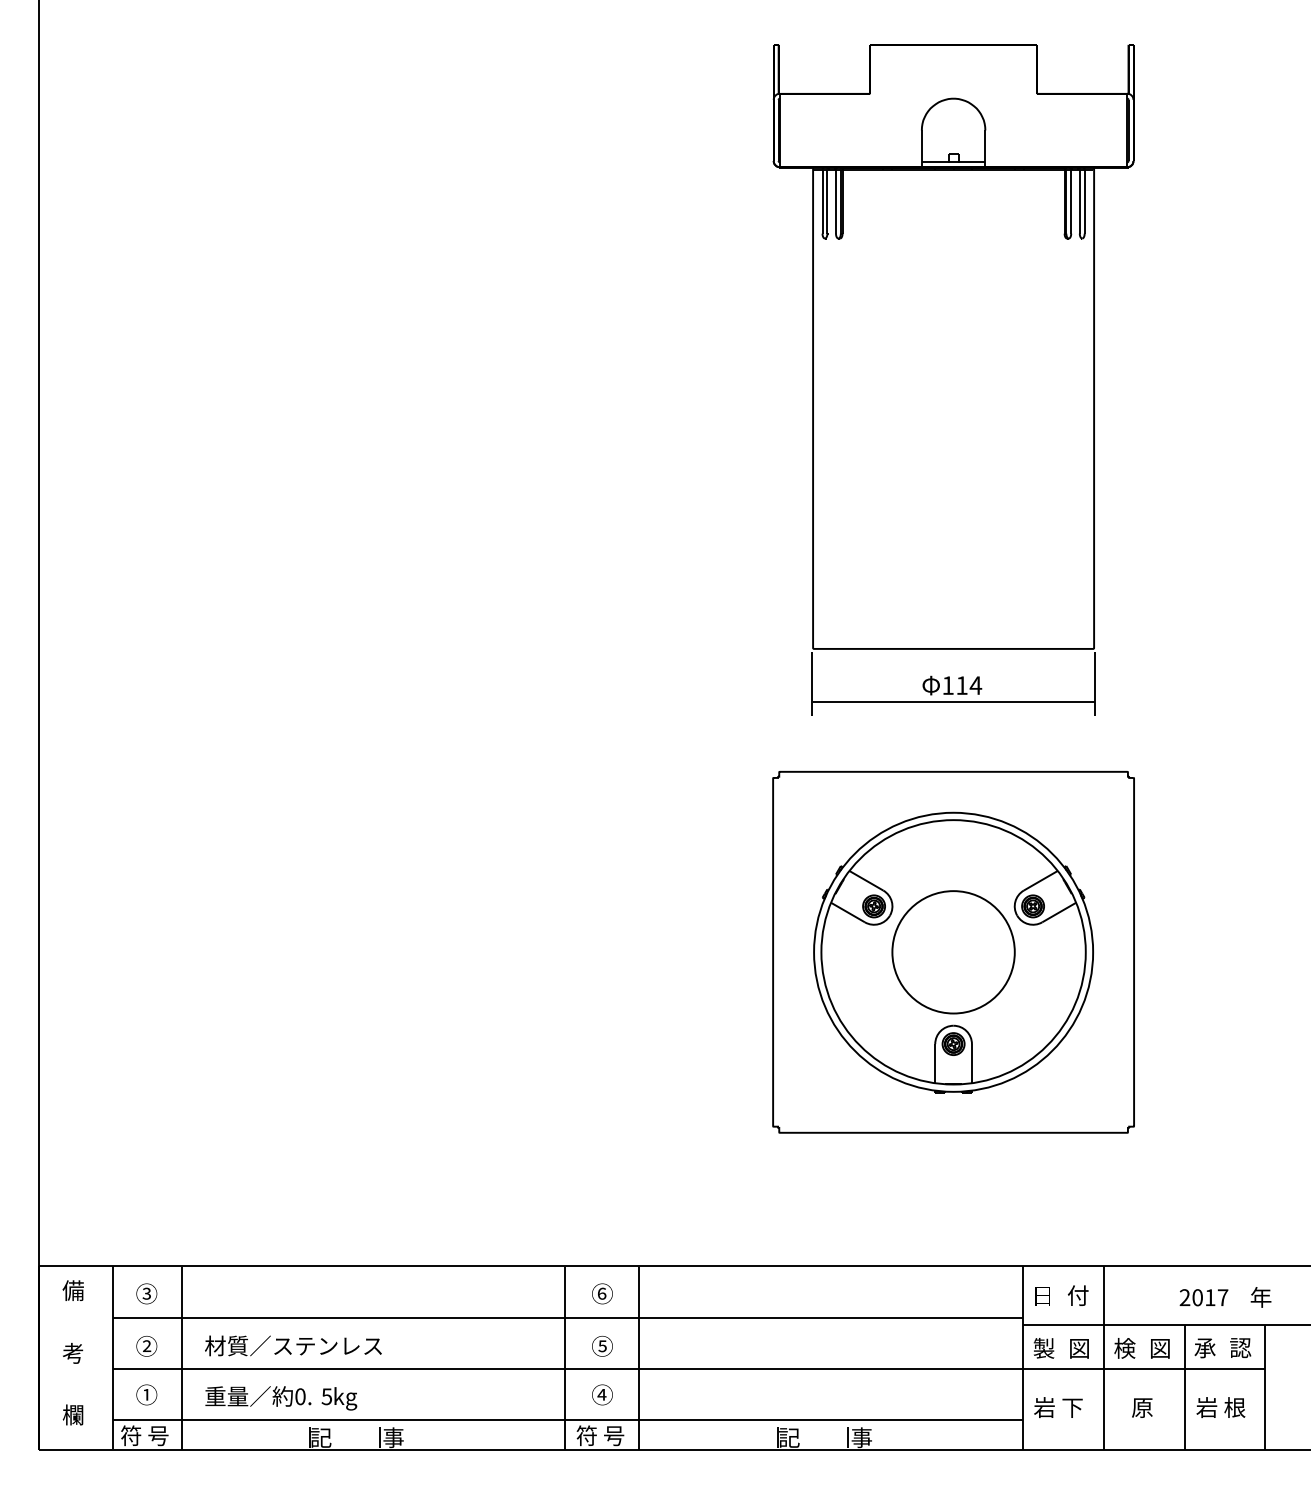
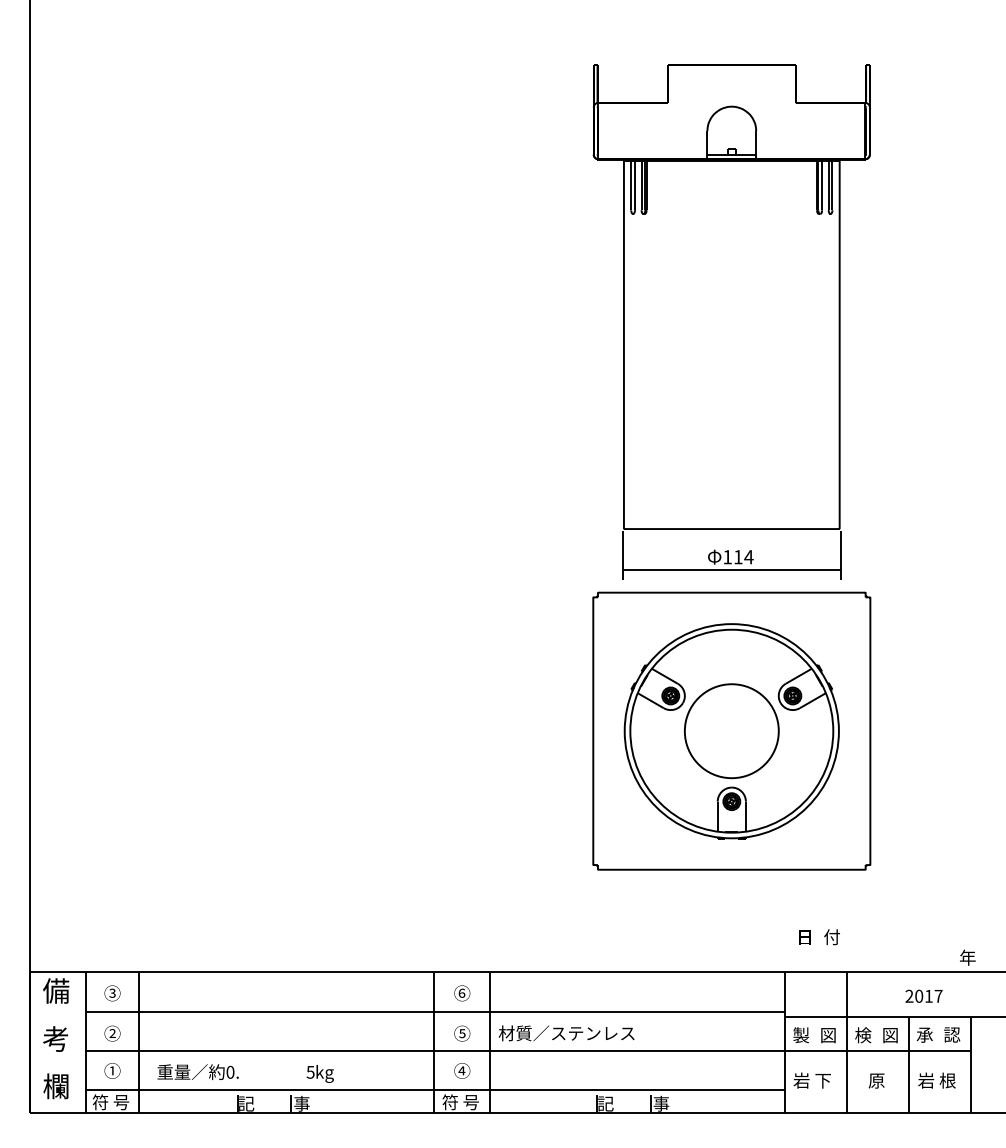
part: (953, 379) -> (731, 322), moved
part: (72, 1290) -> (55, 990), size x1.6
part: (1068, 1295) -> (824, 937), moved
text: (1260, 1297) -> (967, 957), moved
text: (293, 1345) -> (566, 1033), moved
part: (73, 1353) -> (56, 1039), size x1.6
text: (339, 1398) -> (320, 1073), moved
part: (72, 1414) -> (55, 1085), size x1.6

